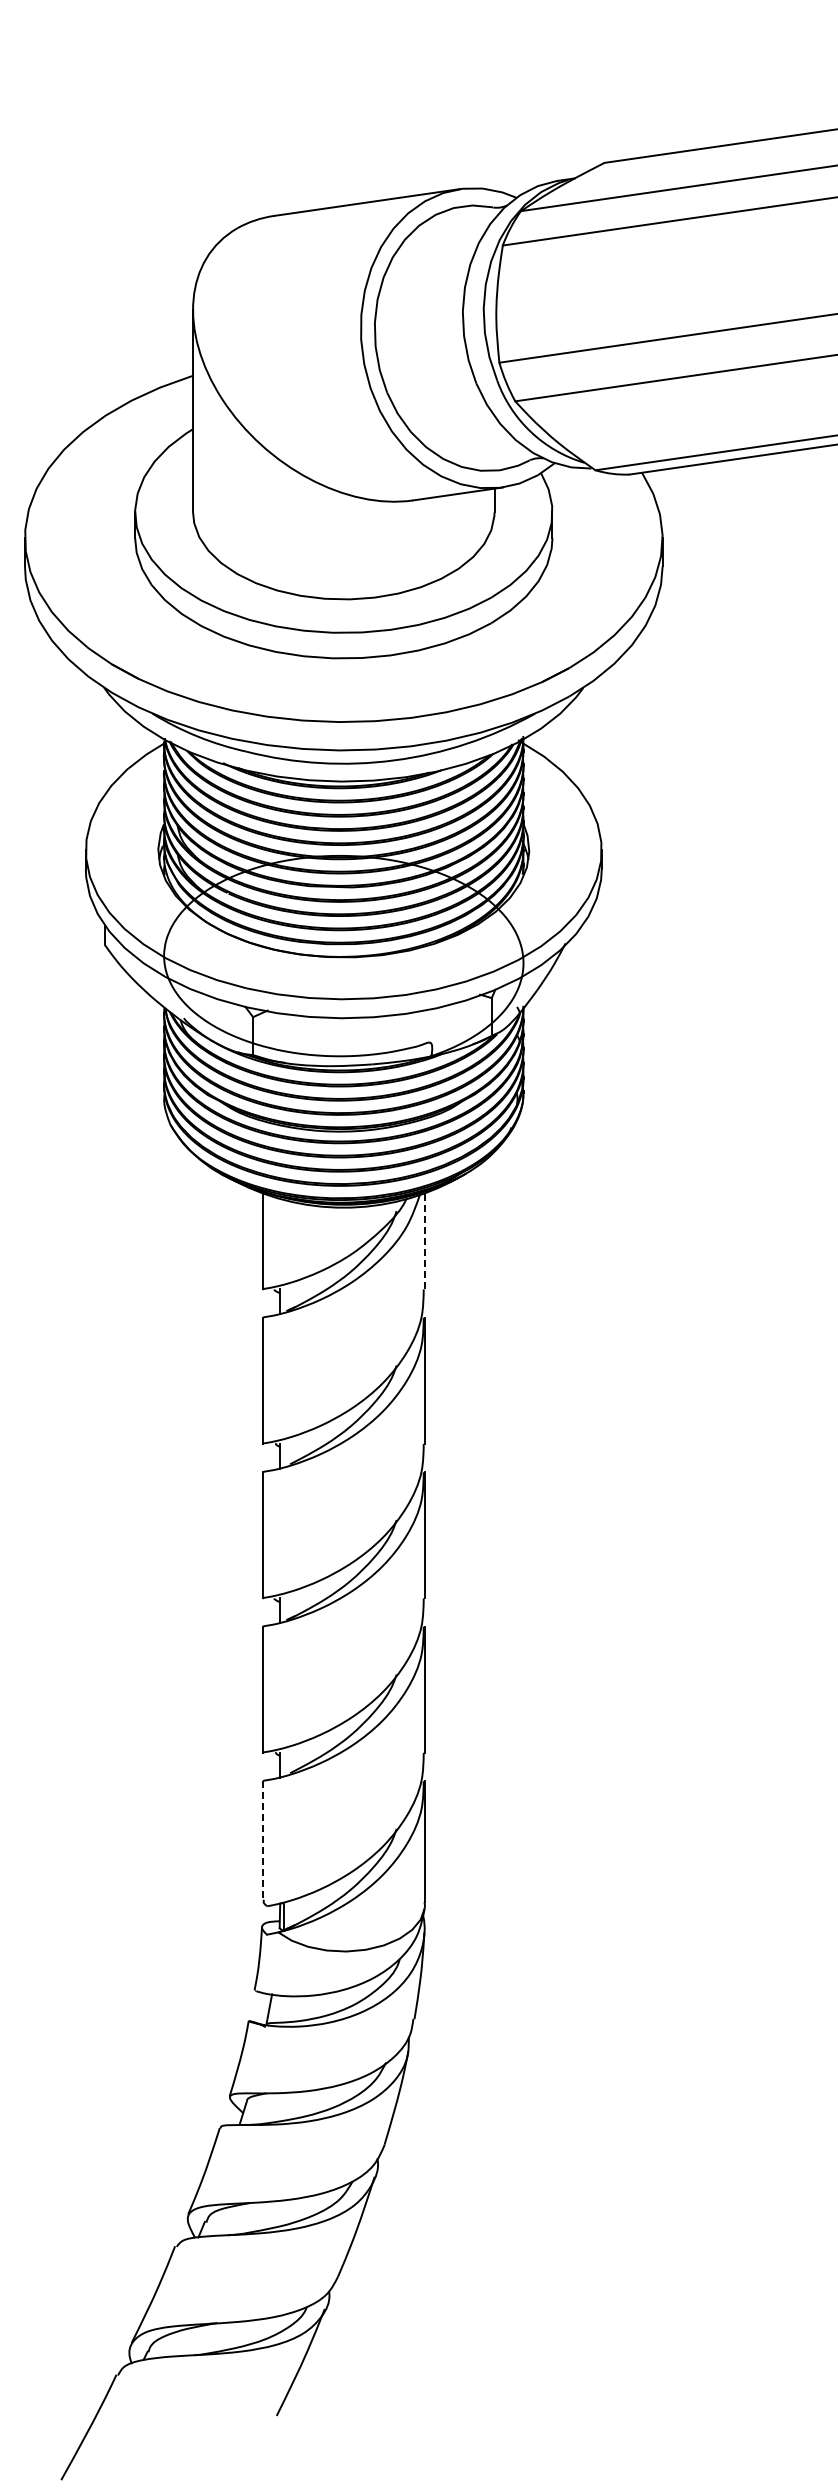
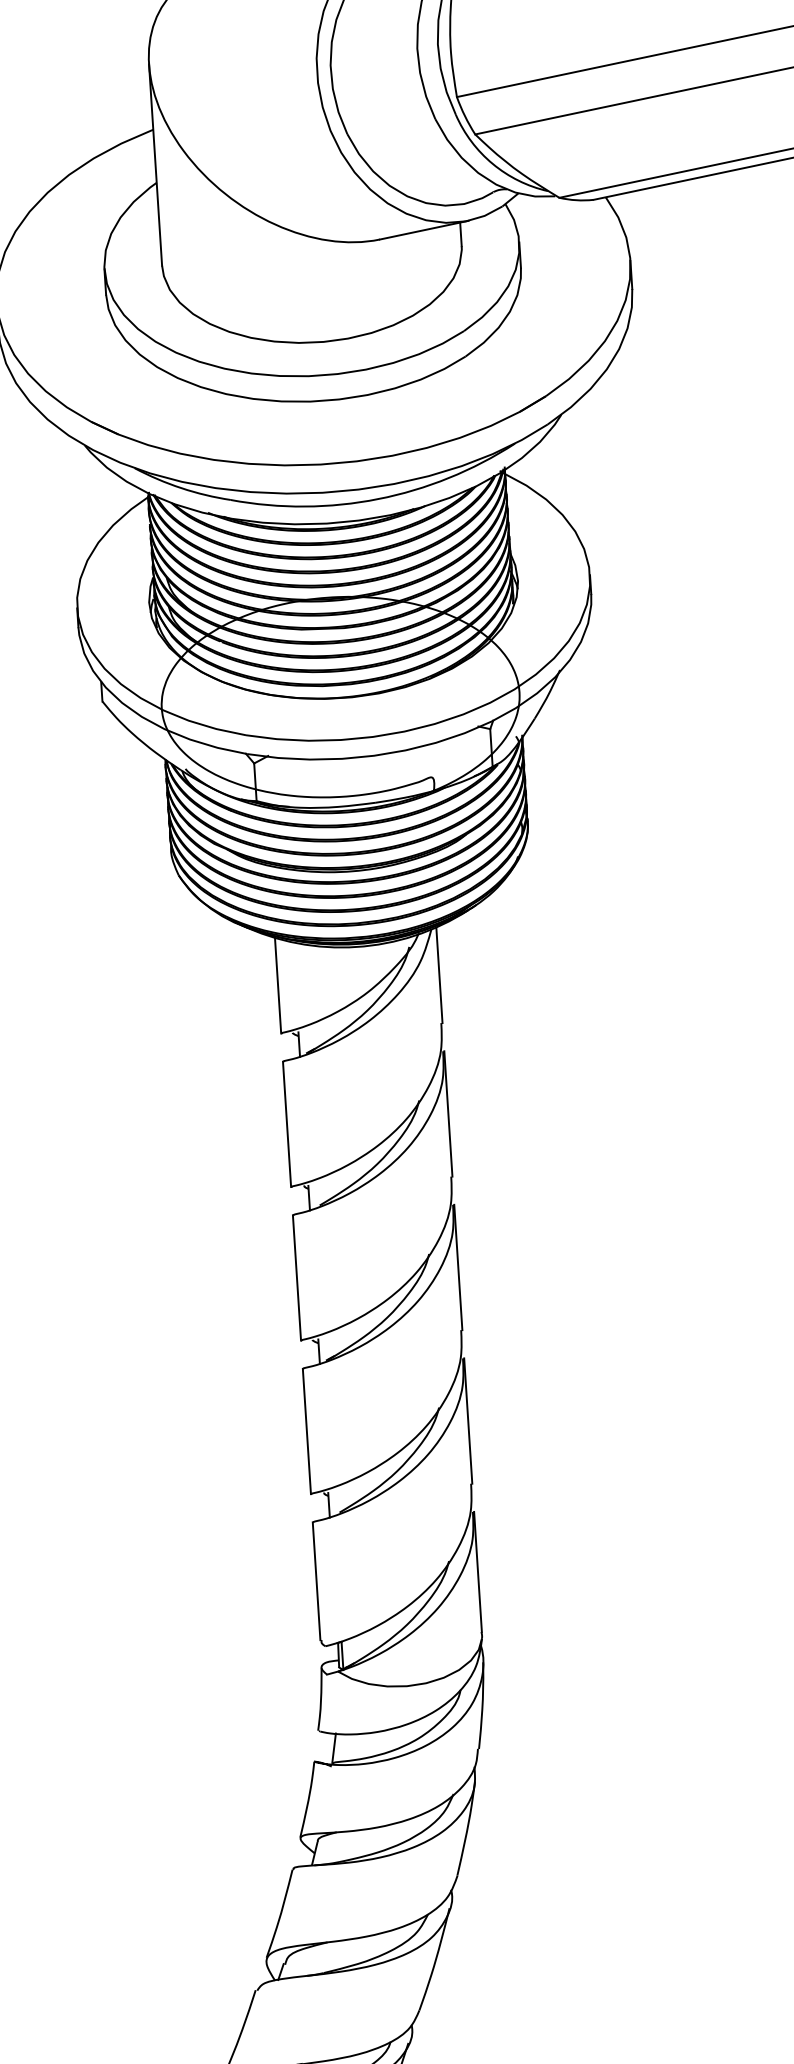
line: (424, 1241) -> (438, 975), dashed -> solid
line: (262, 1841) -> (316, 1582), dashed -> solid

